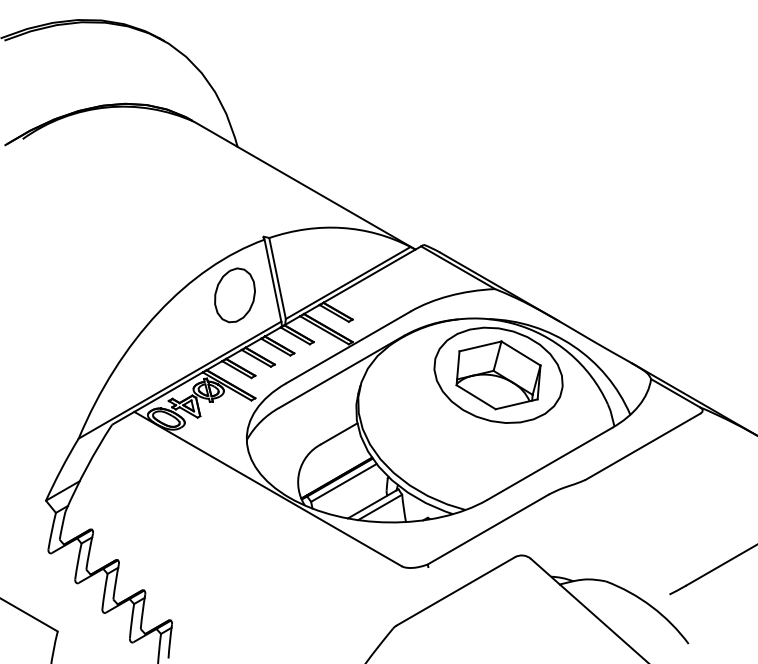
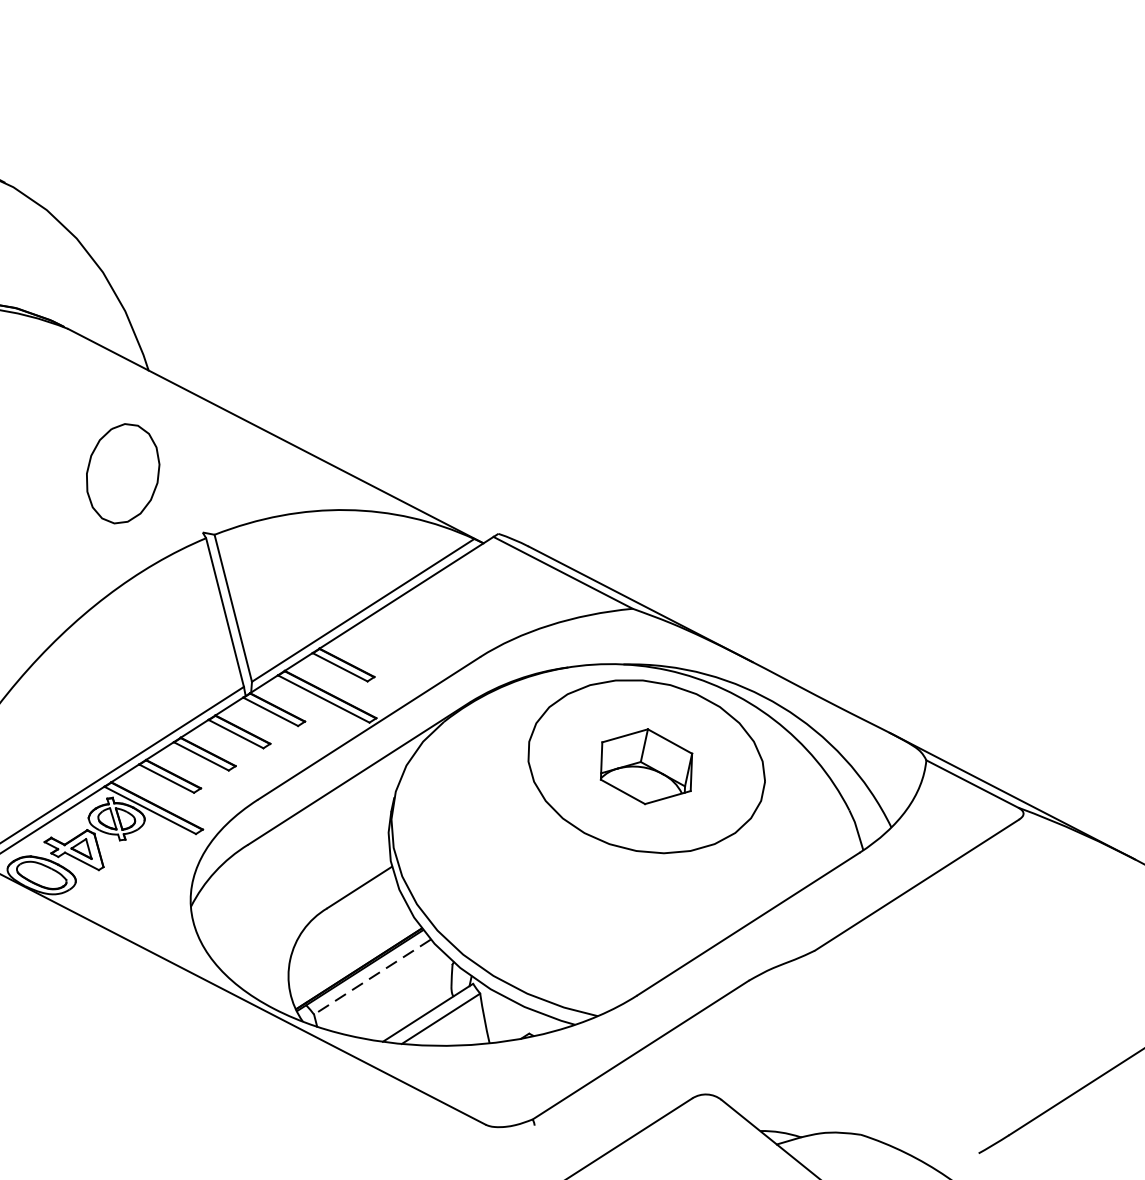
part: (234, 295) -> (122, 473), moved
part: (498, 375) -> (646, 766), size x0.6
line: (343, 482) -> (371, 976), solid -> dashed

